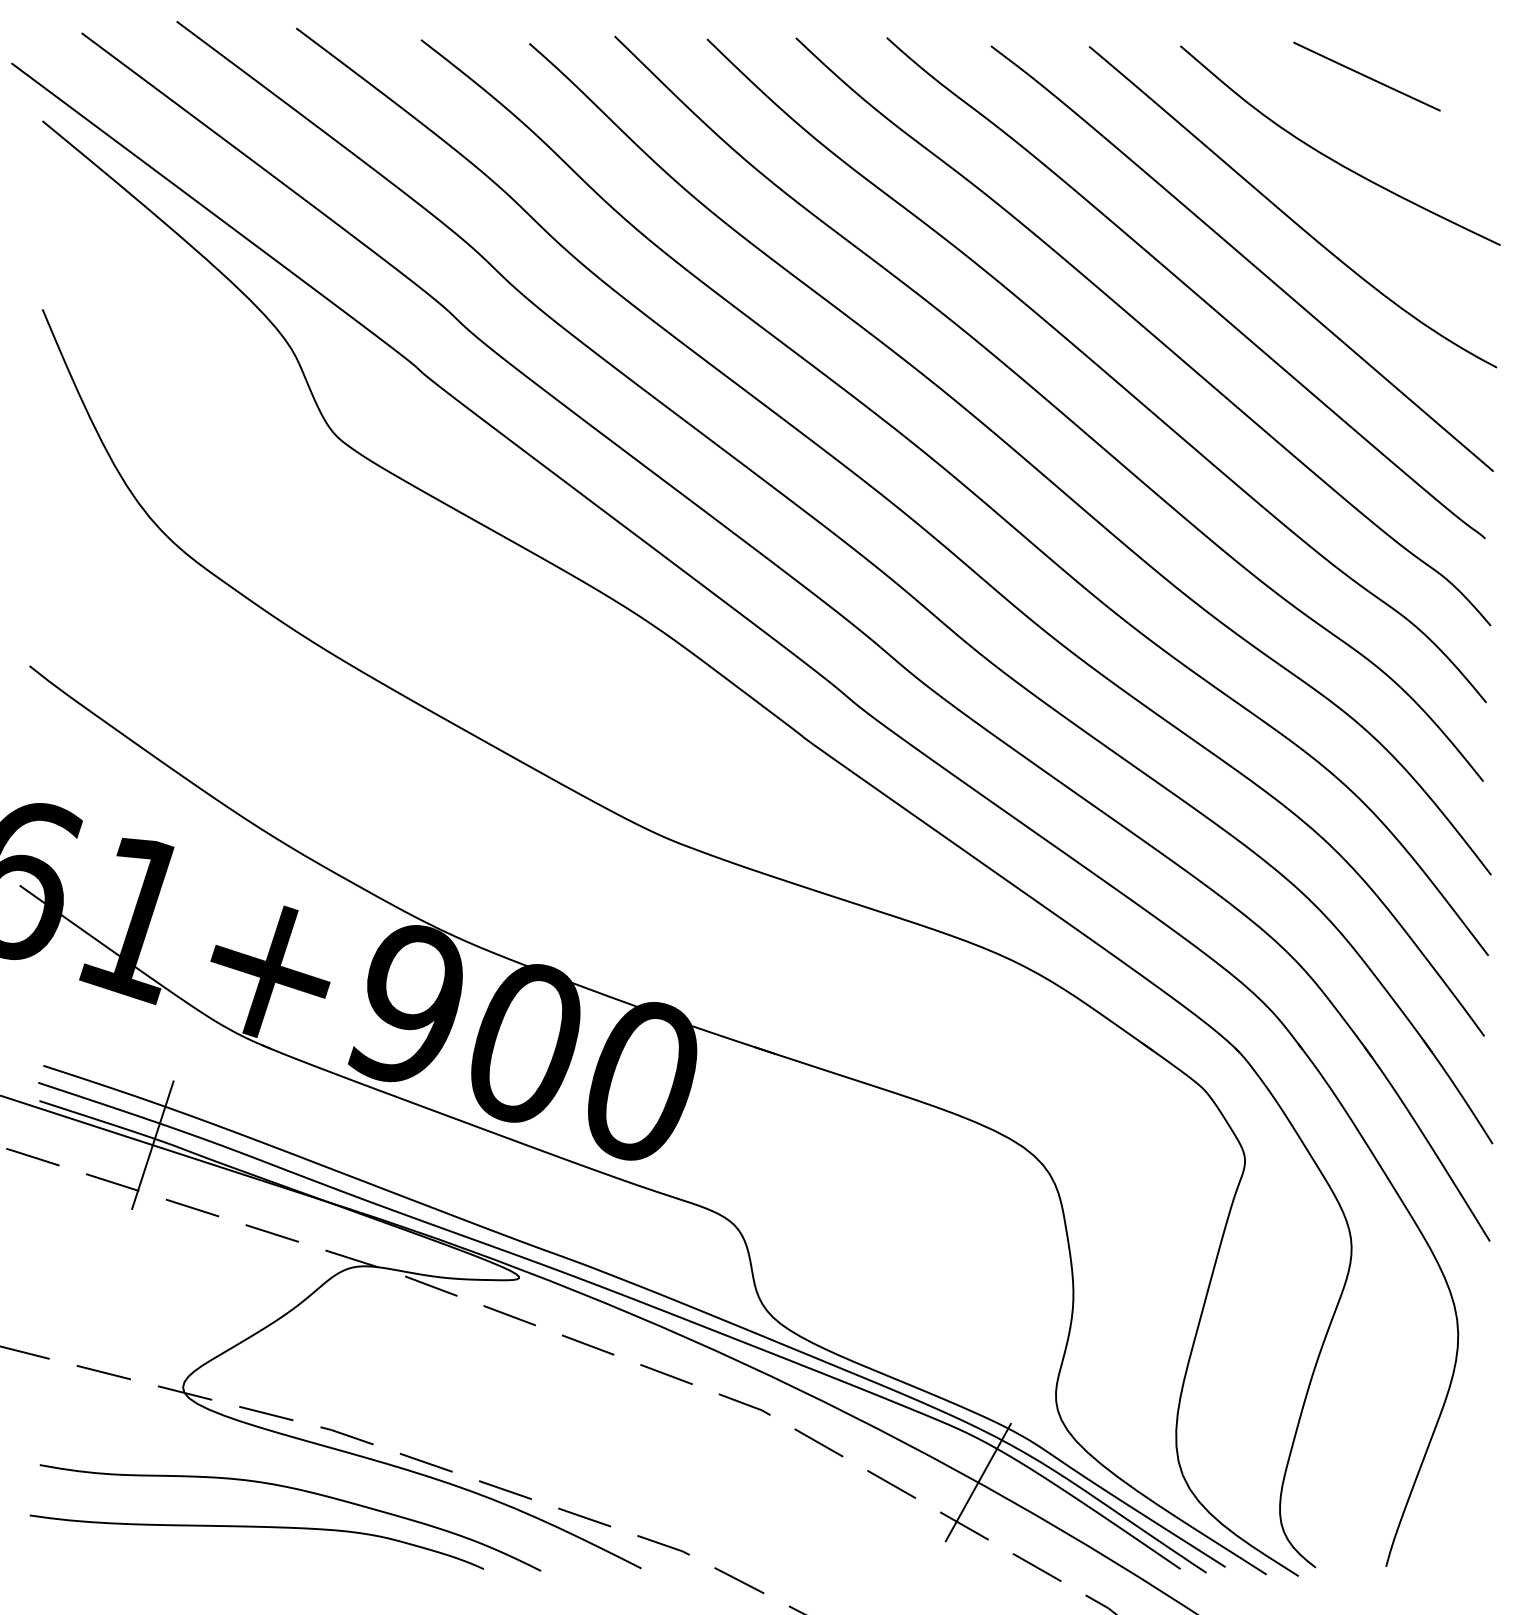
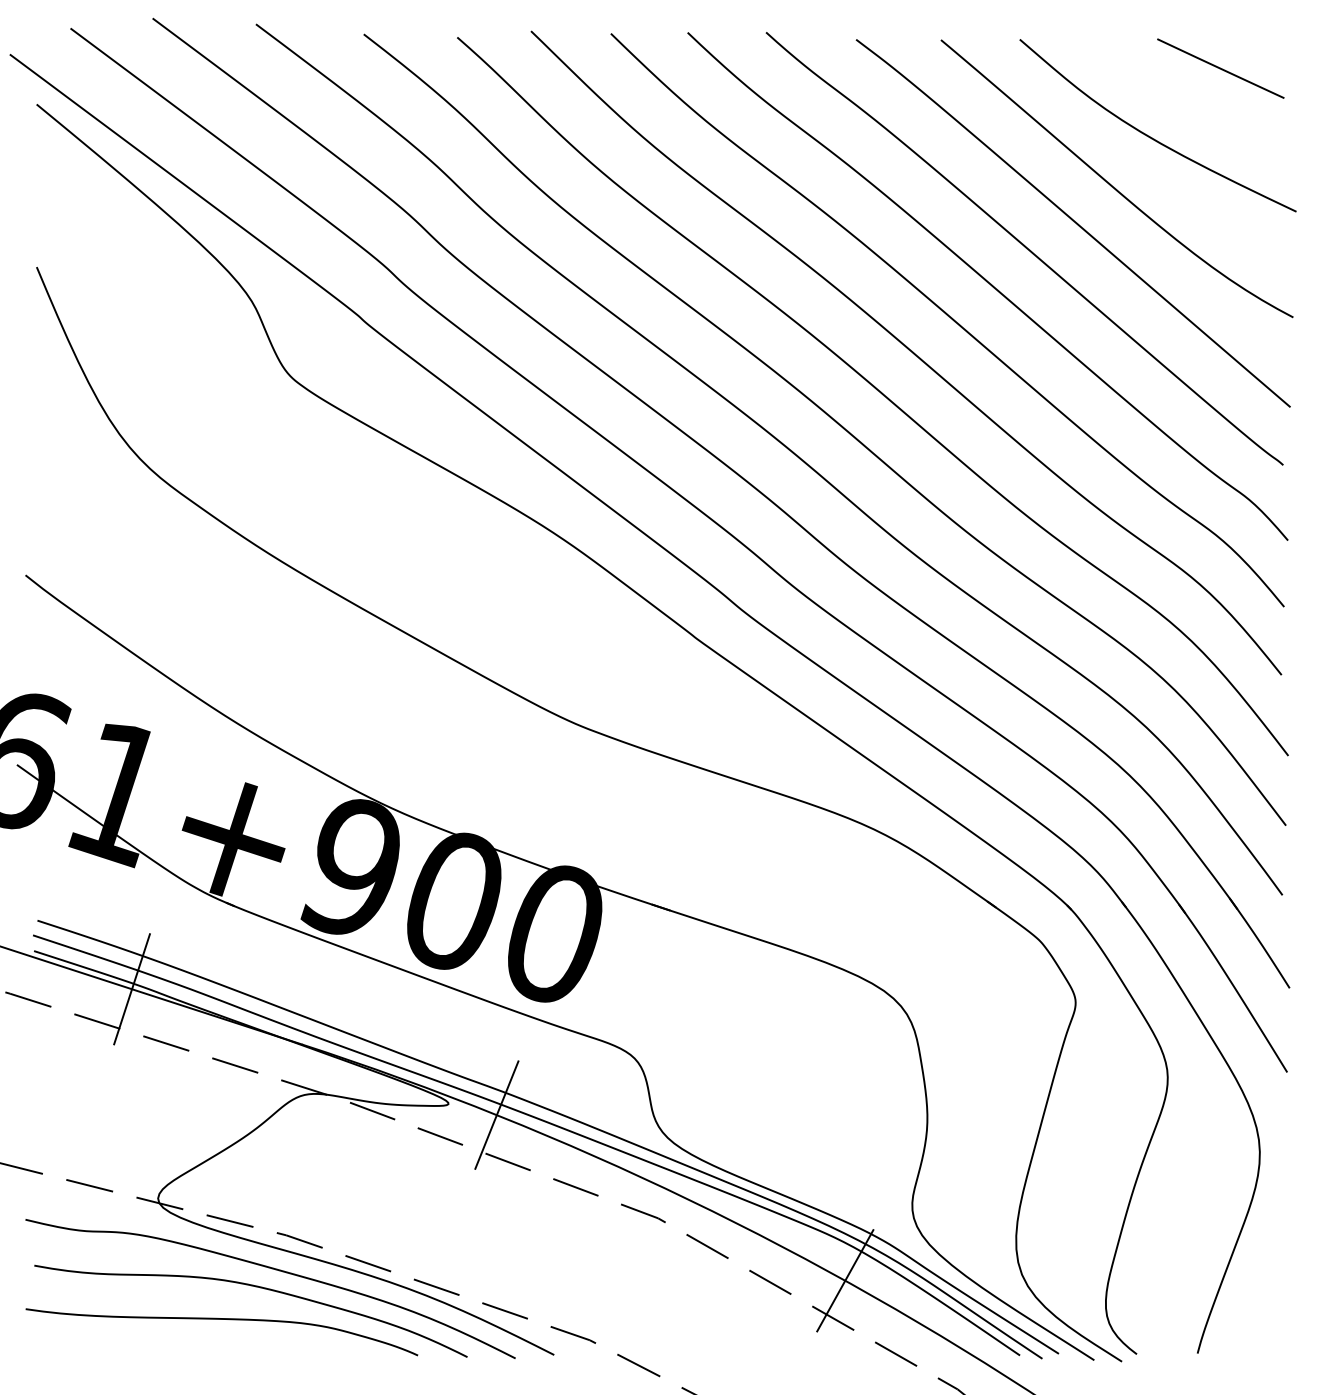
line: (1366, 76) -> (1220, 68), moved
line: (575, 1290) -> (497, 1114), added
curve: (319, 1470) -> (276, 1270), added

